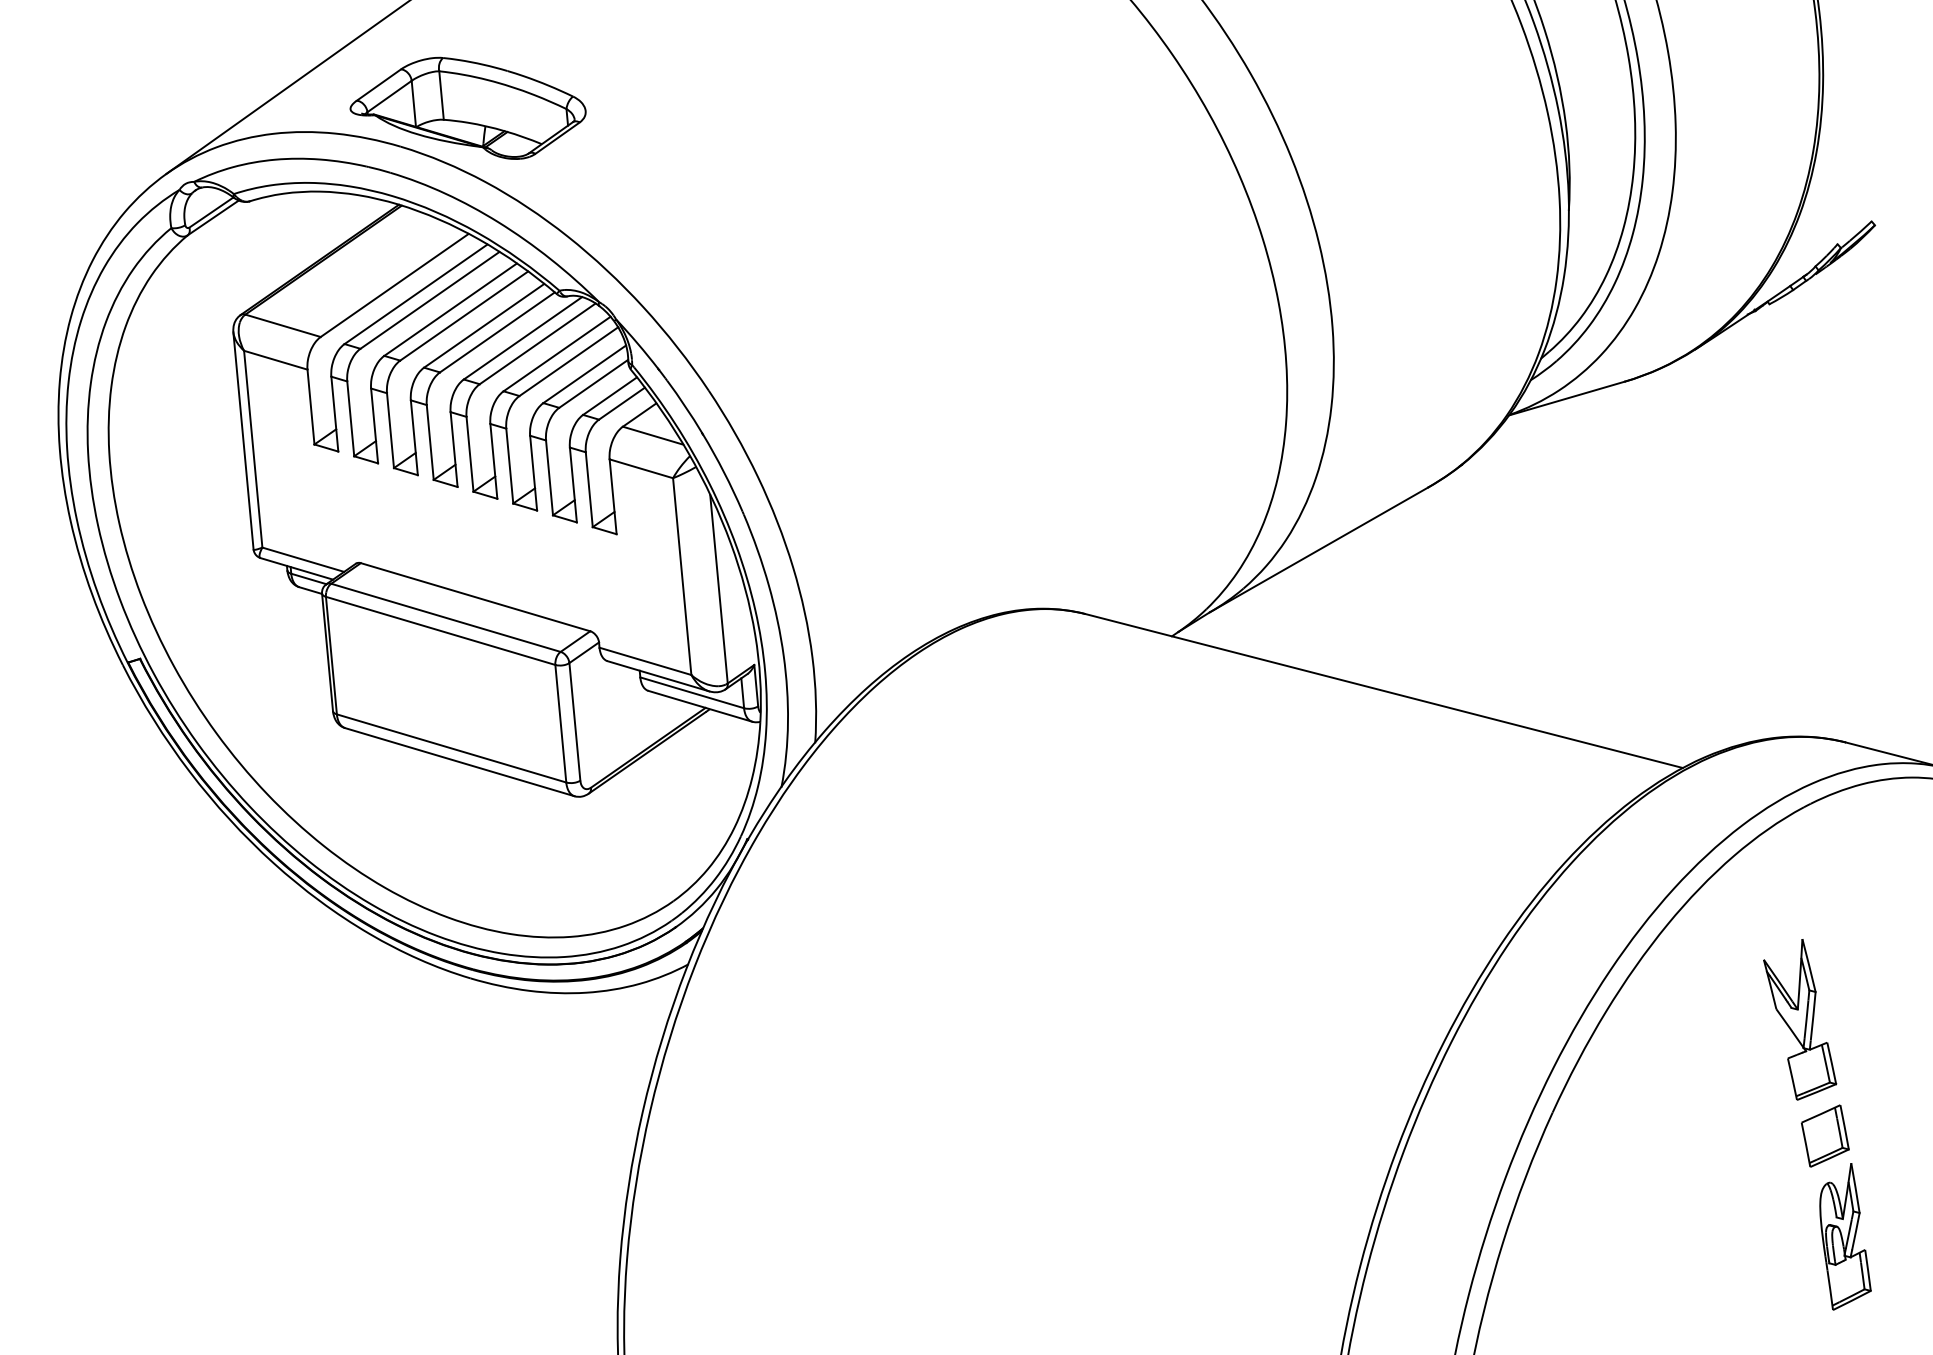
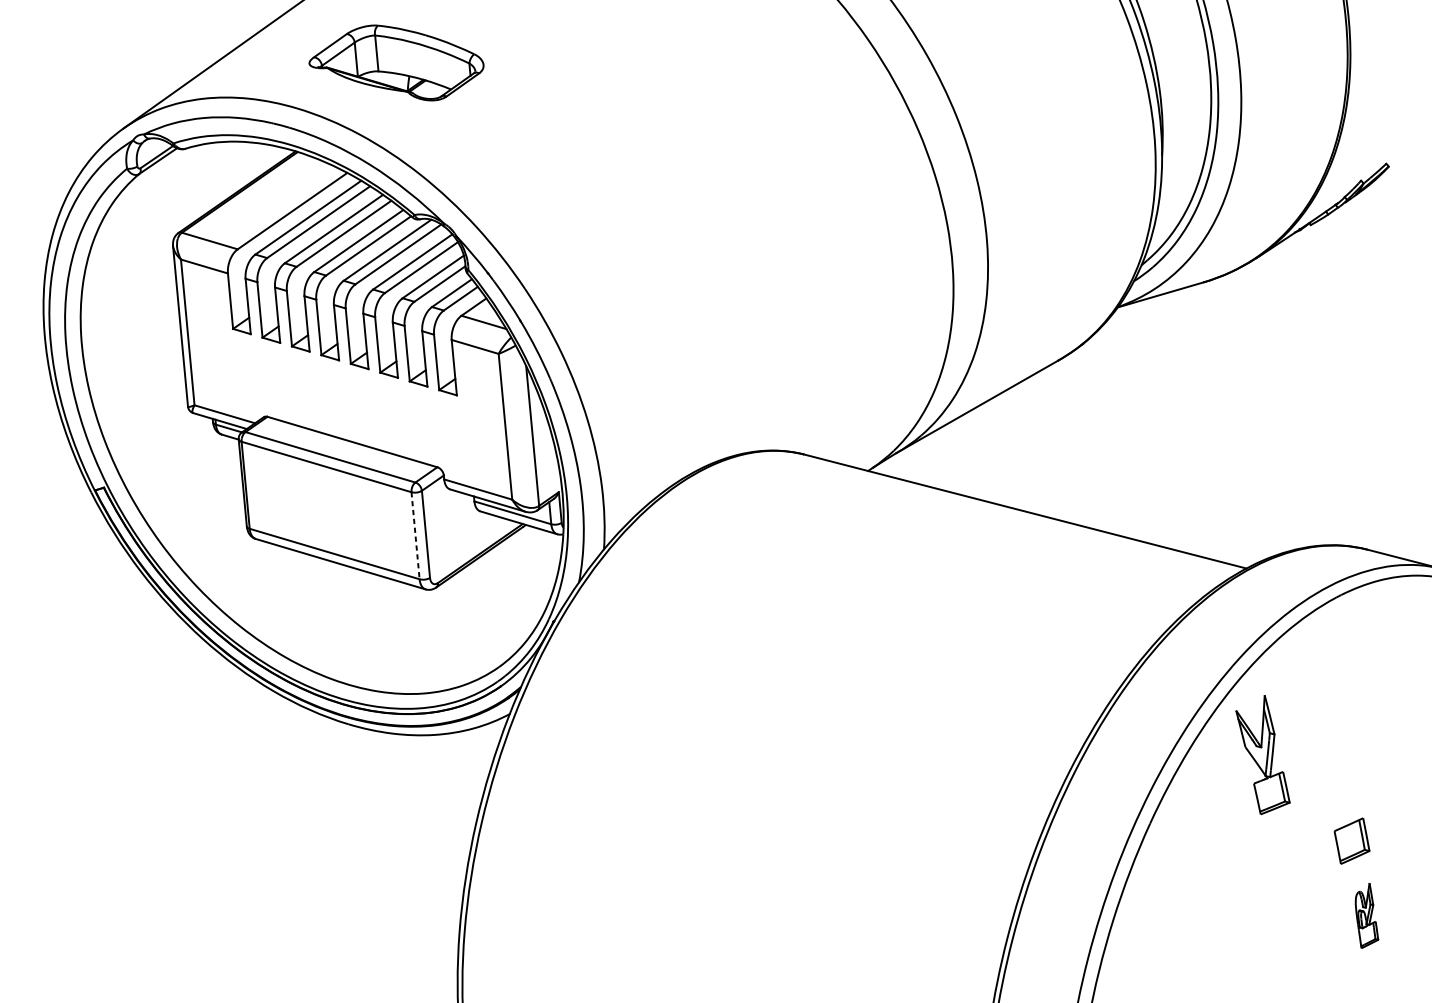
part: (467, 107) -> (396, 62), moved
line: (560, 724) -> (415, 536), solid -> dashed
part: (1800, 1019) -> (1263, 754), moved
part: (1845, 1236) -> (1366, 915), size x0.6

